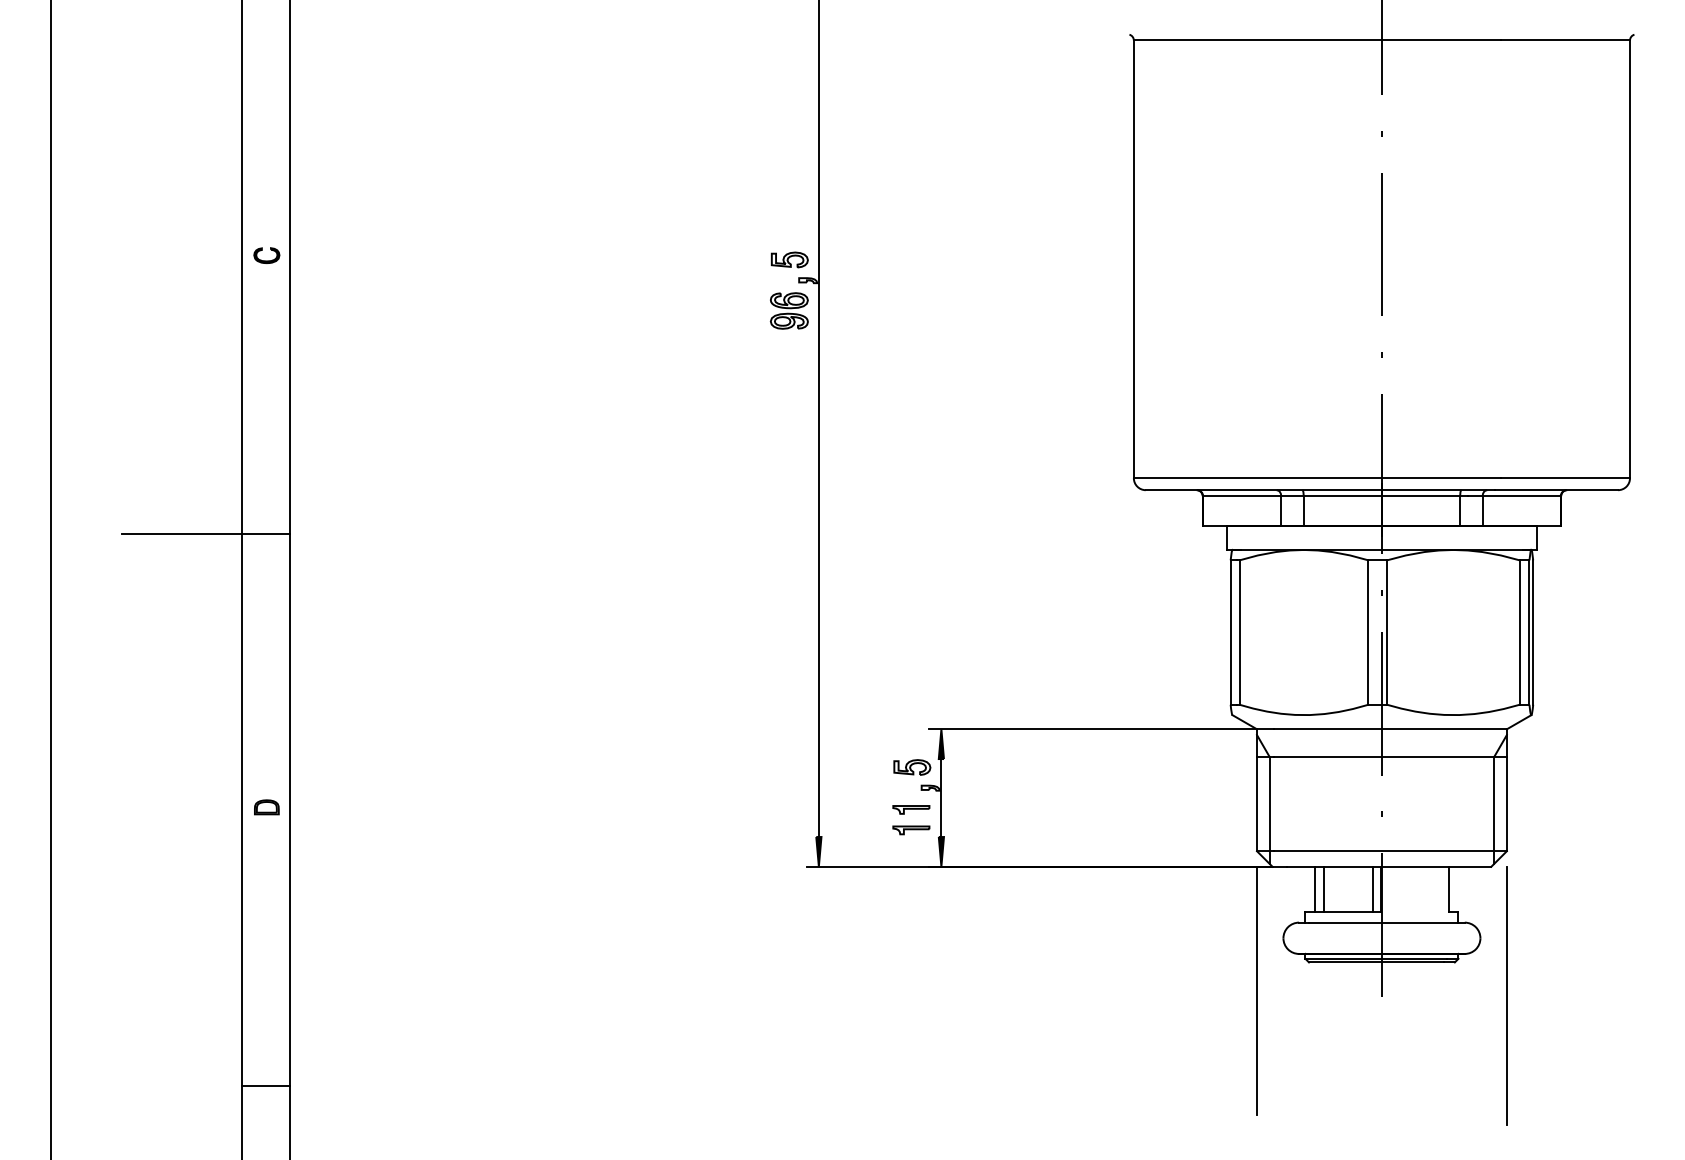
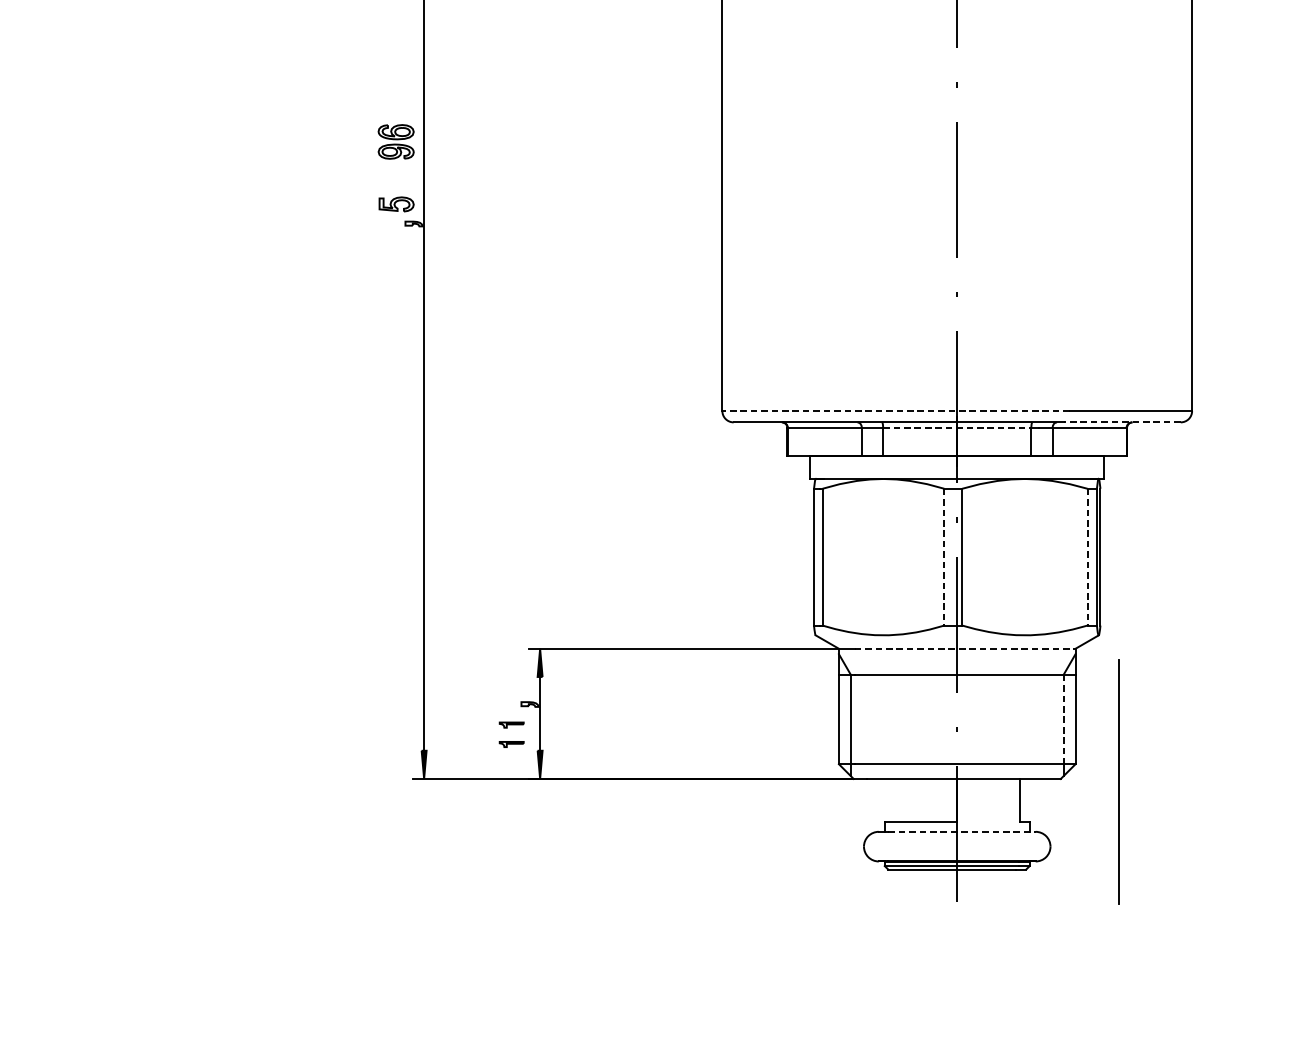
part: (788, 310) -> (395, 141), moved
line: (1317, 478) -> (896, 411), solid -> dashed
line: (1556, 490) -> (1122, 422), solid -> dashed
line: (1382, 496) -> (957, 428), solid -> dashed
line: (1368, 633) -> (944, 558), solid -> dashed
line: (1519, 633) -> (1087, 558), solid -> dashed
line: (1390, 729) -> (965, 648), solid -> dashed
part: (912, 767) -> (512, 684), removed
line: (1494, 804) -> (1063, 719), solid -> dashed
part: (911, 809) -> (511, 724), size x0.7
part: (911, 830) -> (511, 744), size x0.7
line: (1315, 889) -> (894, 800), removed
line: (1323, 889) -> (901, 800), removed
line: (1372, 889) -> (948, 800), removed
line: (1387, 922) -> (962, 831), solid -> dashed
line: (1257, 990) -> (839, 896), removed
line: (1506, 995) -> (1118, 781), moved

